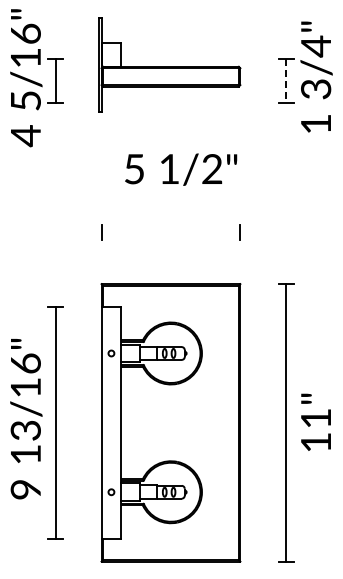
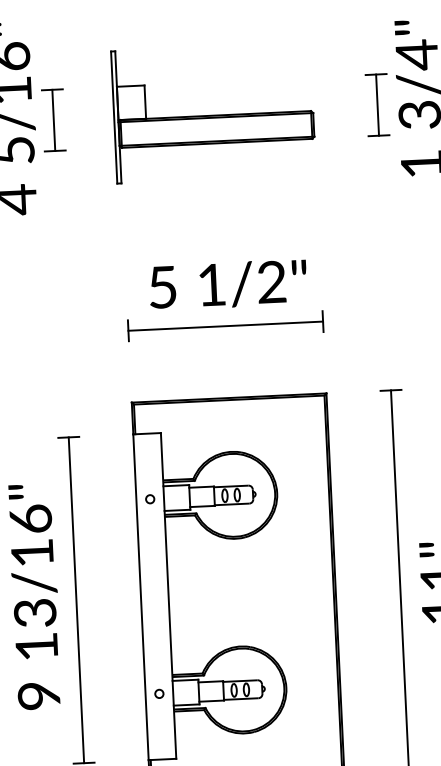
part: (169, 64) -> (213, 112), moved
line: (286, 80) -> (377, 104), dashed -> solid
text: (181, 169) -> (228, 284), moved
line: (170, 232) -> (225, 325), added

